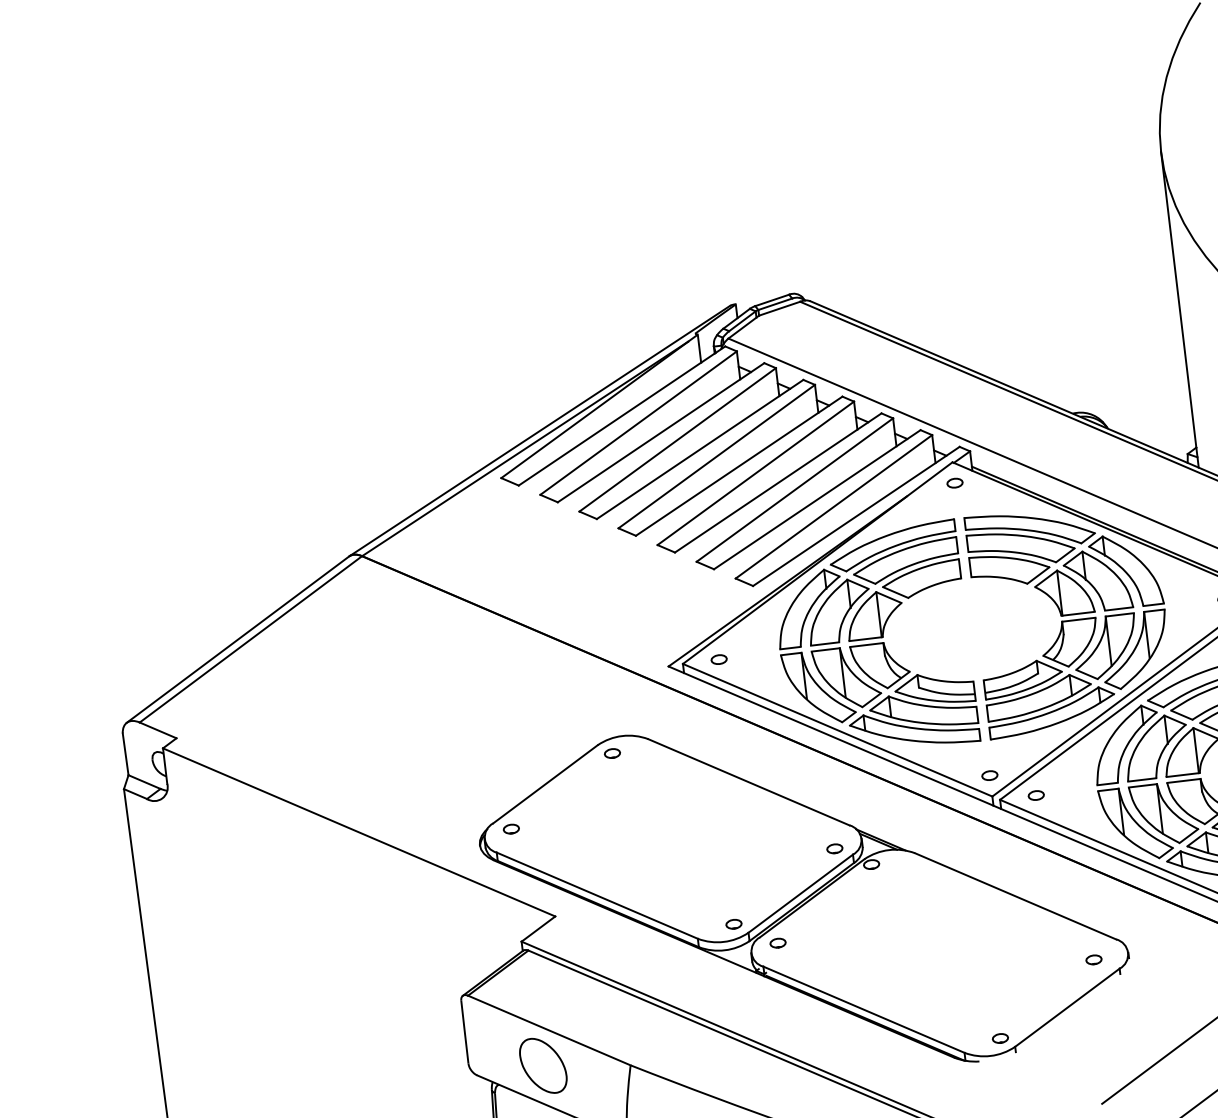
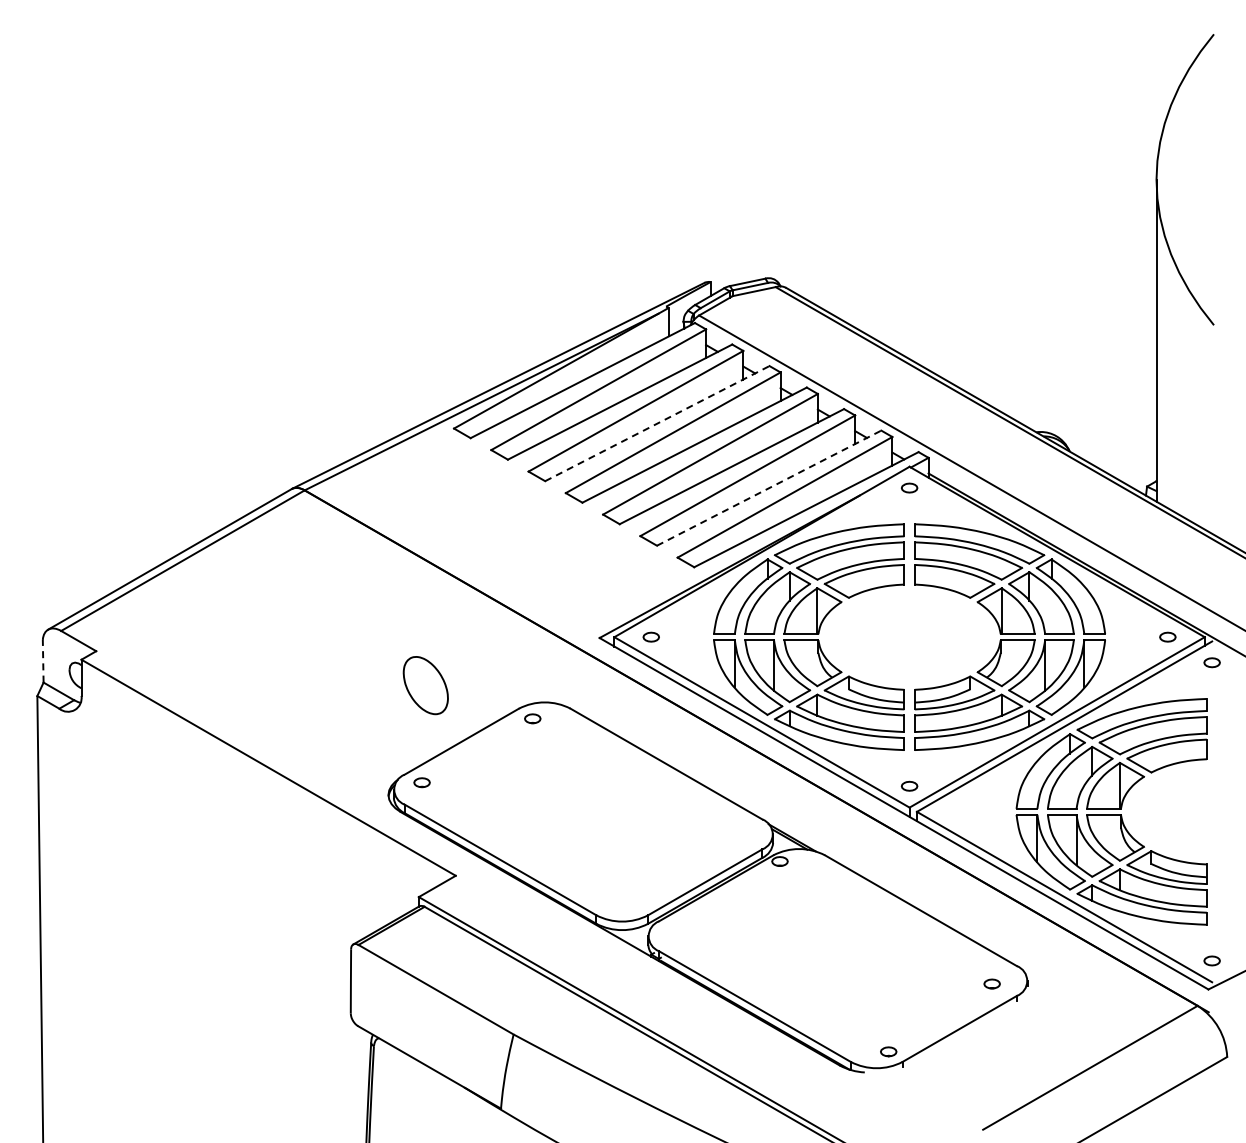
line: (700, 449) -> (657, 423), solid -> dashed
line: (817, 499) -> (769, 487), solid -> dashed
line: (125, 753) -> (43, 660), solid -> dashed
part: (1035, 795) -> (953, 811), removed
part: (834, 848) -> (744, 840), removed
part: (733, 923) -> (634, 904), removed
part: (778, 943) -> (676, 929), removed
part: (543, 1065) -> (425, 685), moved

